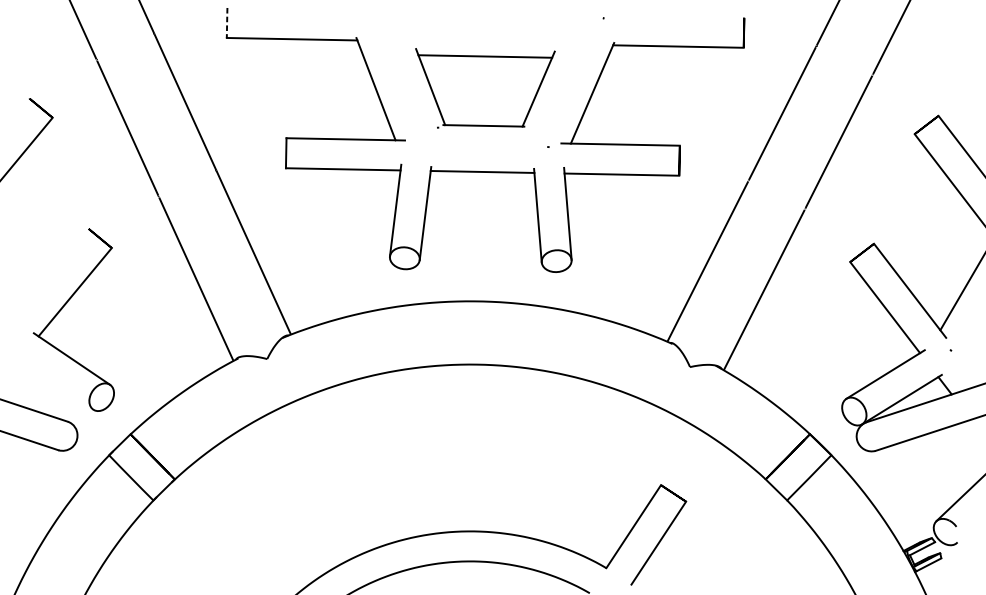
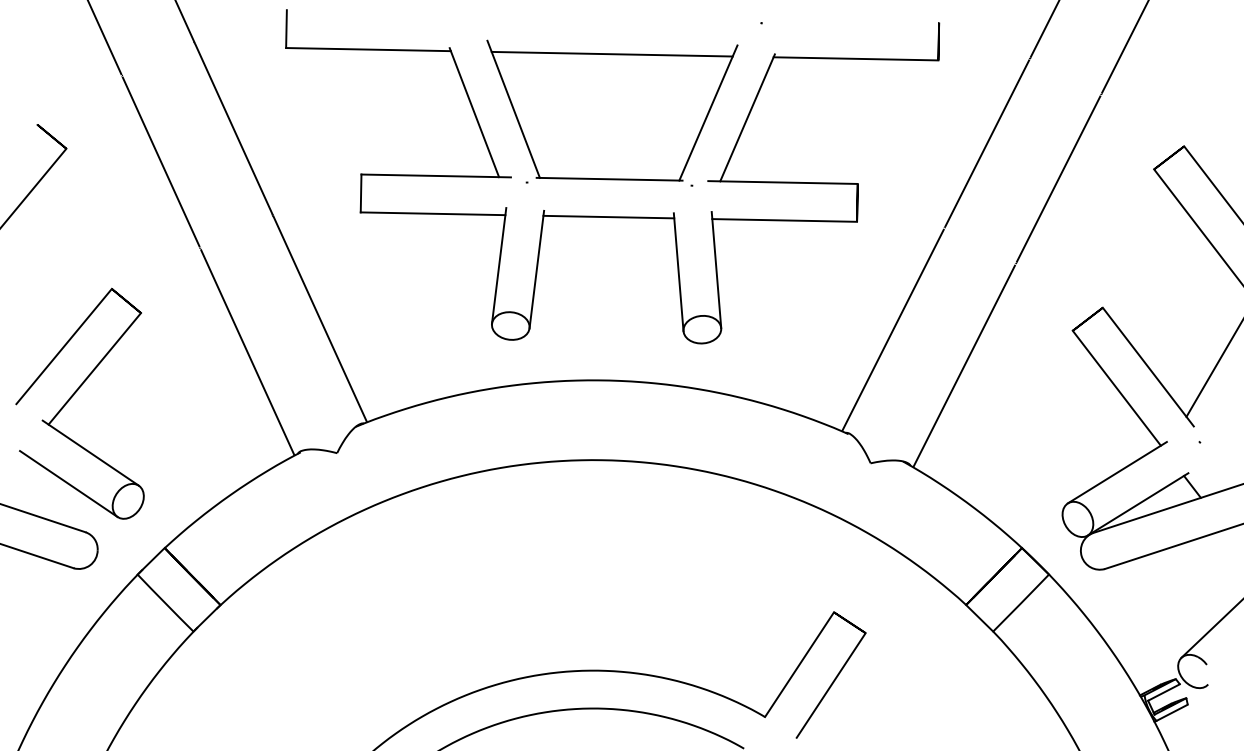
line: (227, 23) -> (286, 29), dashed -> solid
part: (485, 88) -> (612, 111), size x1.43
line: (50, 274) -> (63, 346), added
line: (54, 383) -> (68, 484), added

